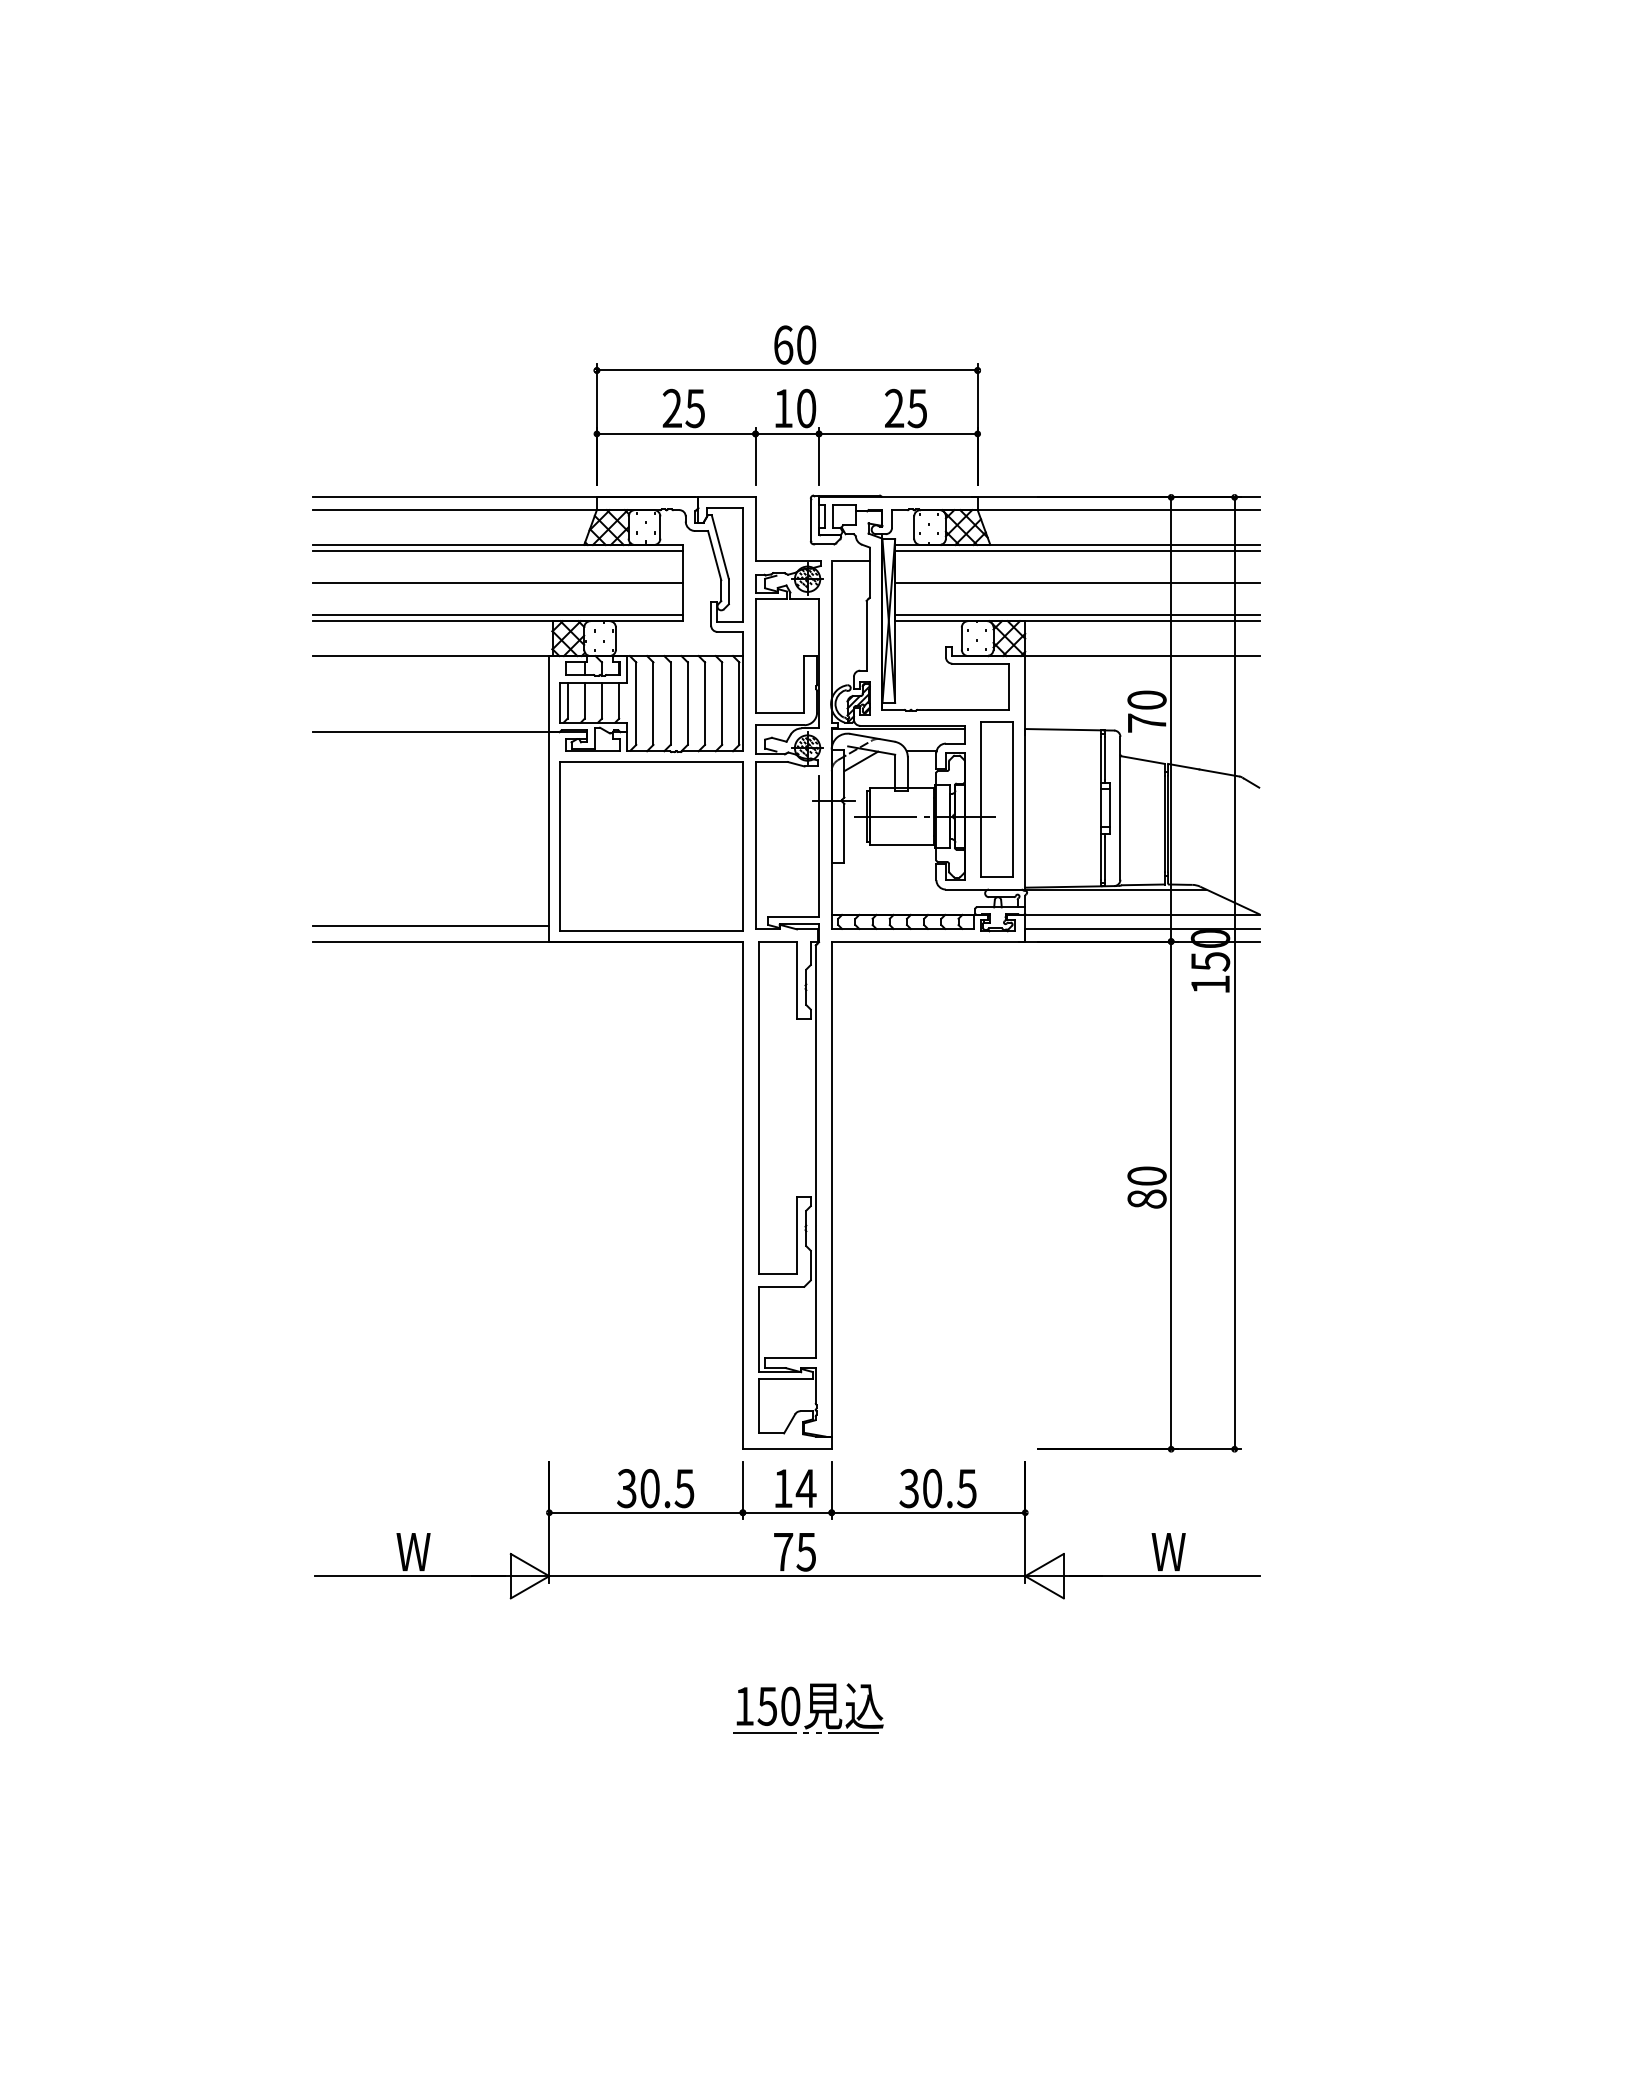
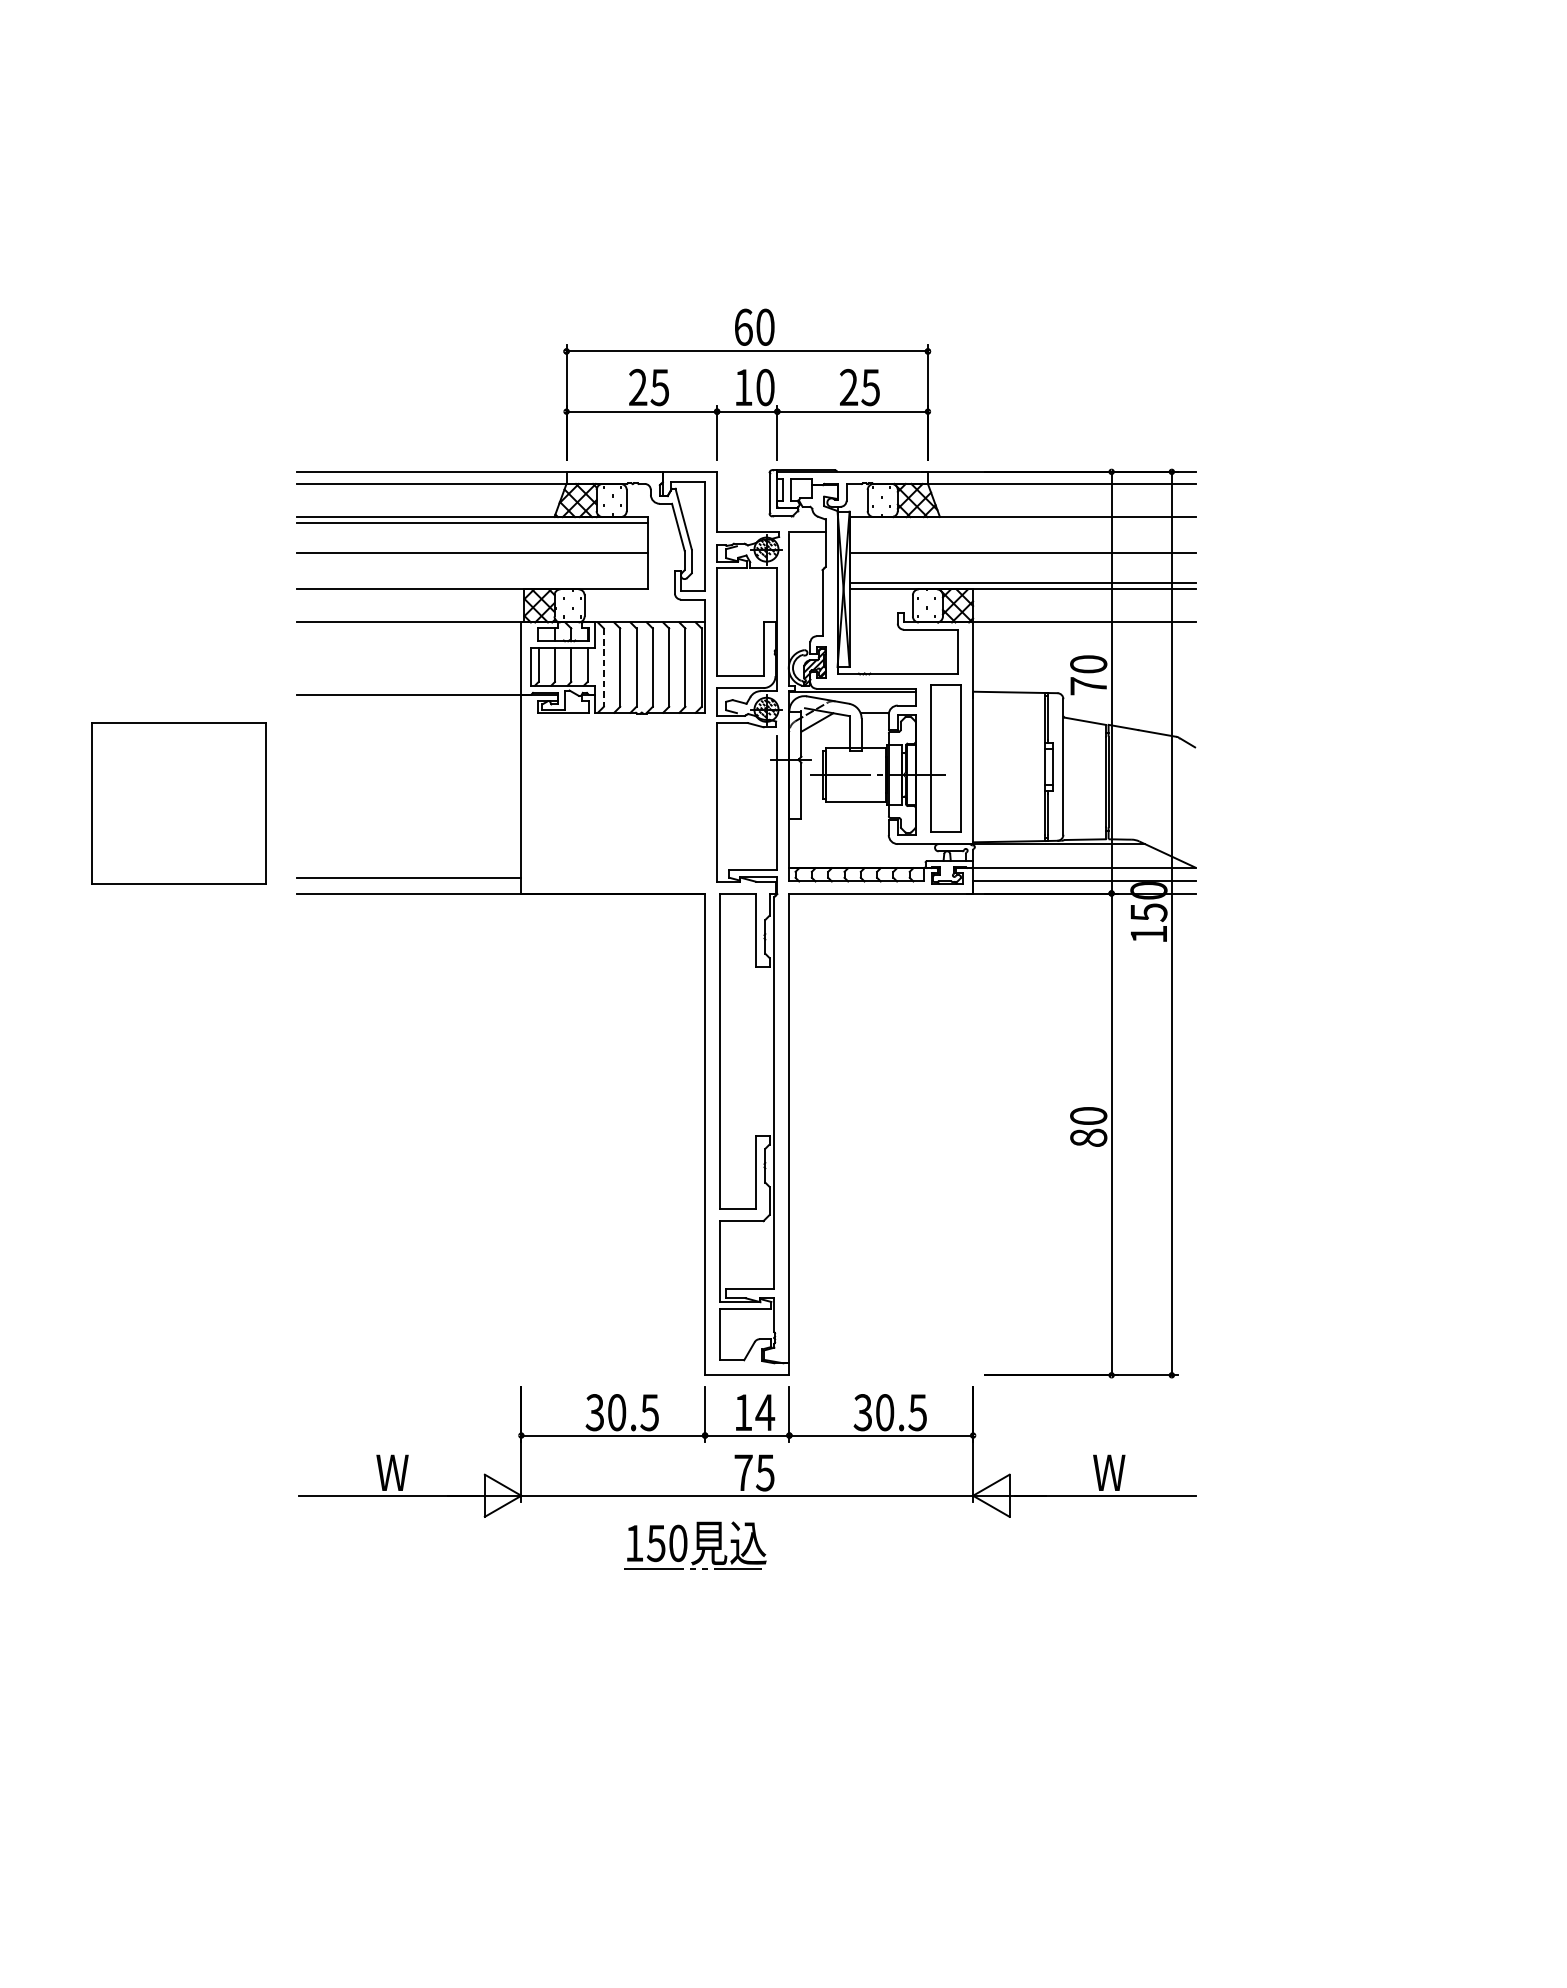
line: (1077, 551) -> (1022, 523), removed
line: (497, 614) -> (472, 583), removed
line: (636, 704) -> (604, 668), solid -> dashed
part: (651, 846) -> (178, 803), moved
part: (808, 1708) -> (695, 1545), moved

